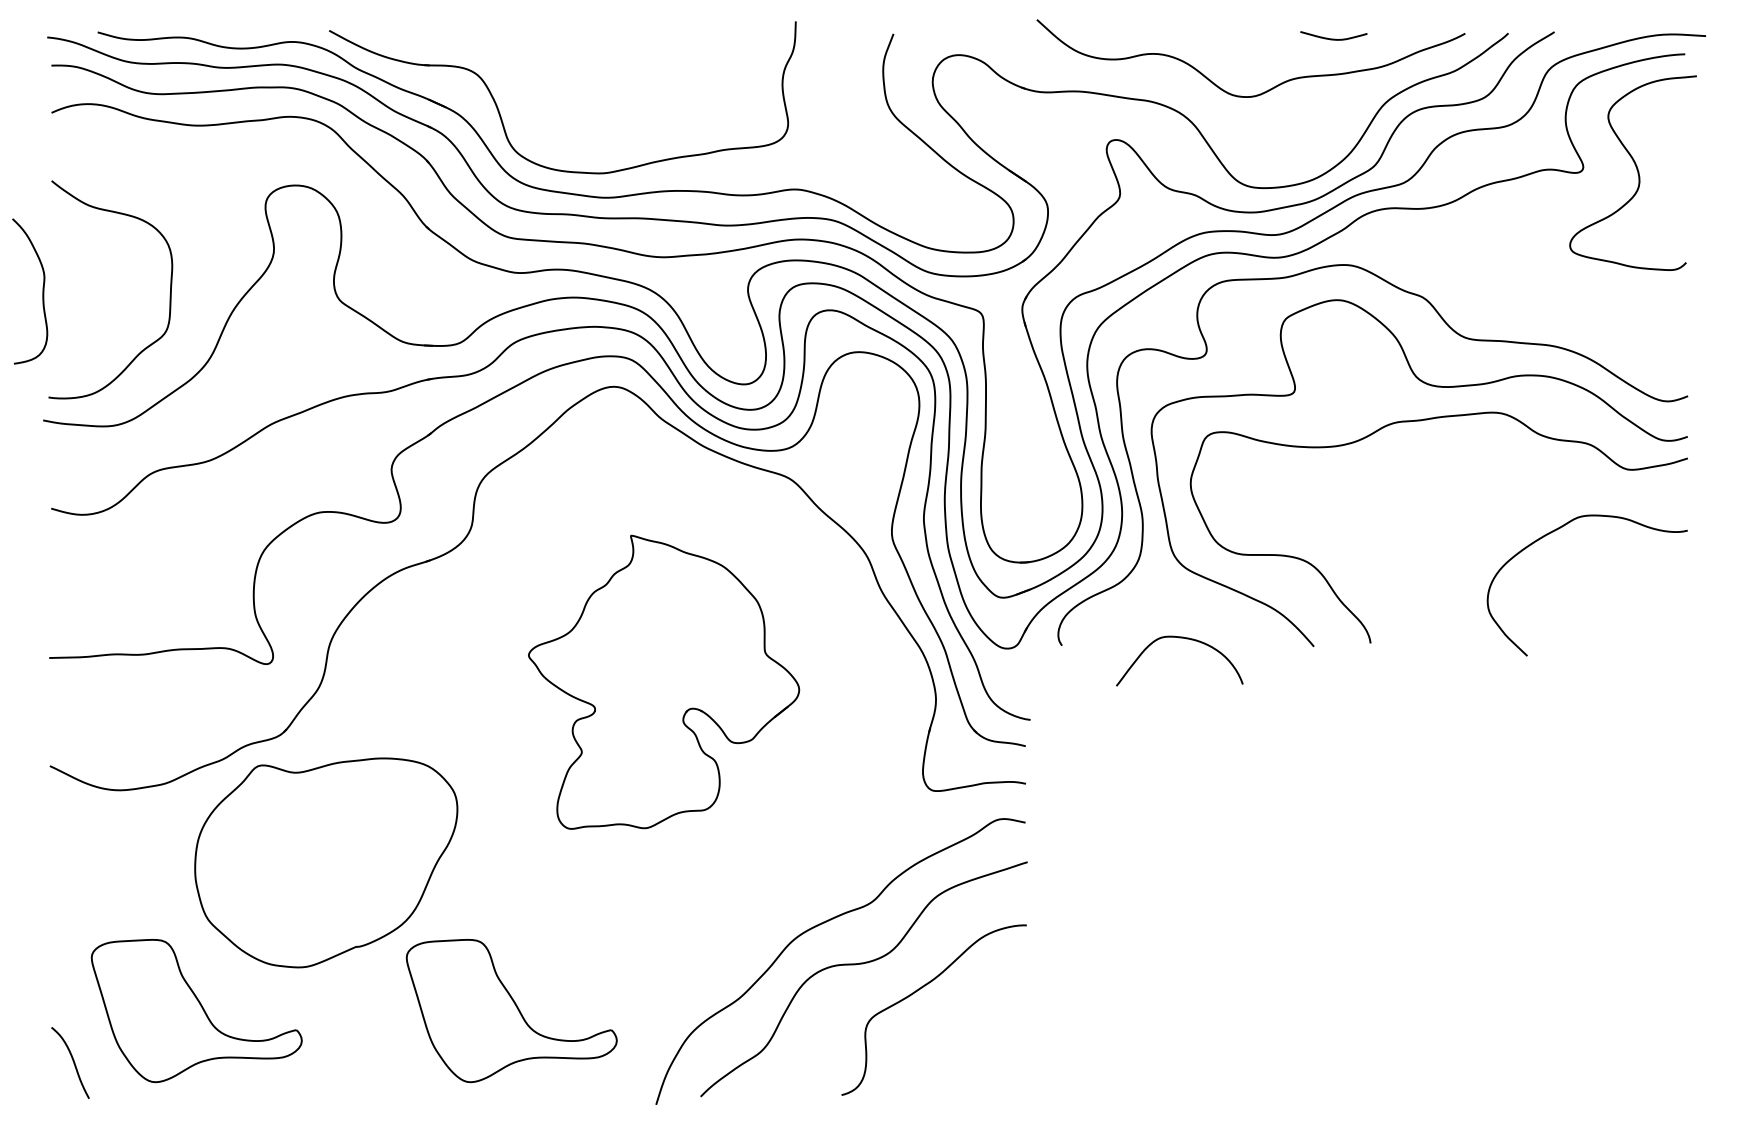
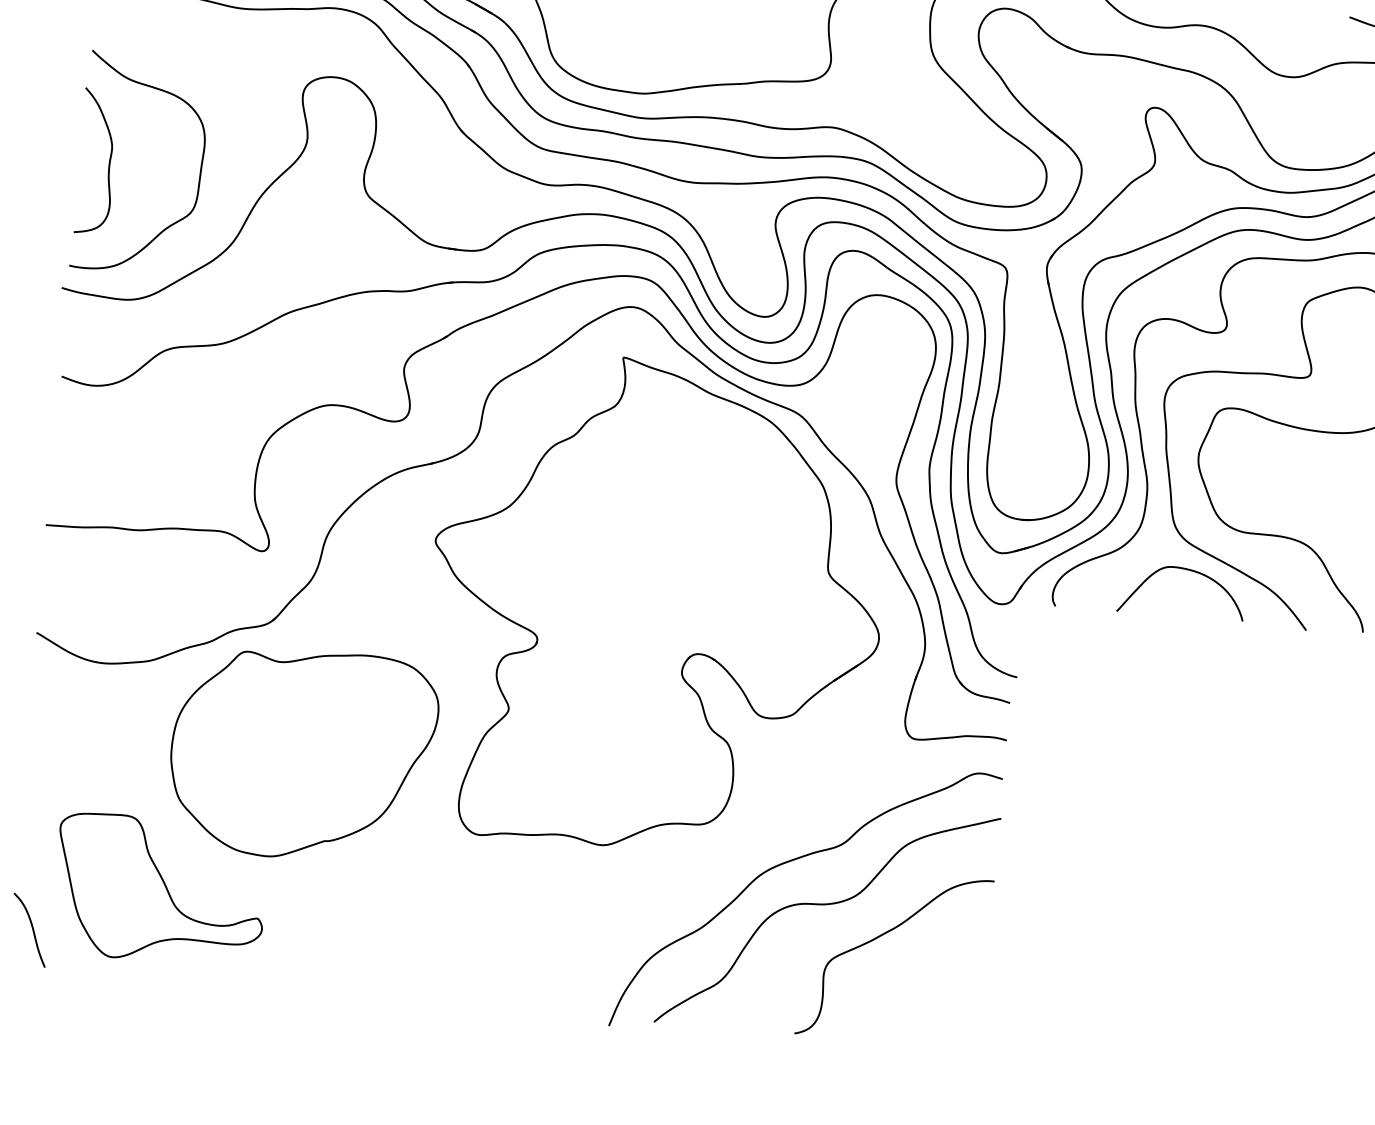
curve: (42, 291) -> (108, 162), moved
curve: (1179, 638) -> (1183, 569), moved
part: (663, 682) -> (655, 606), size x1.67
part: (511, 1011) -> (473, 919), removed

